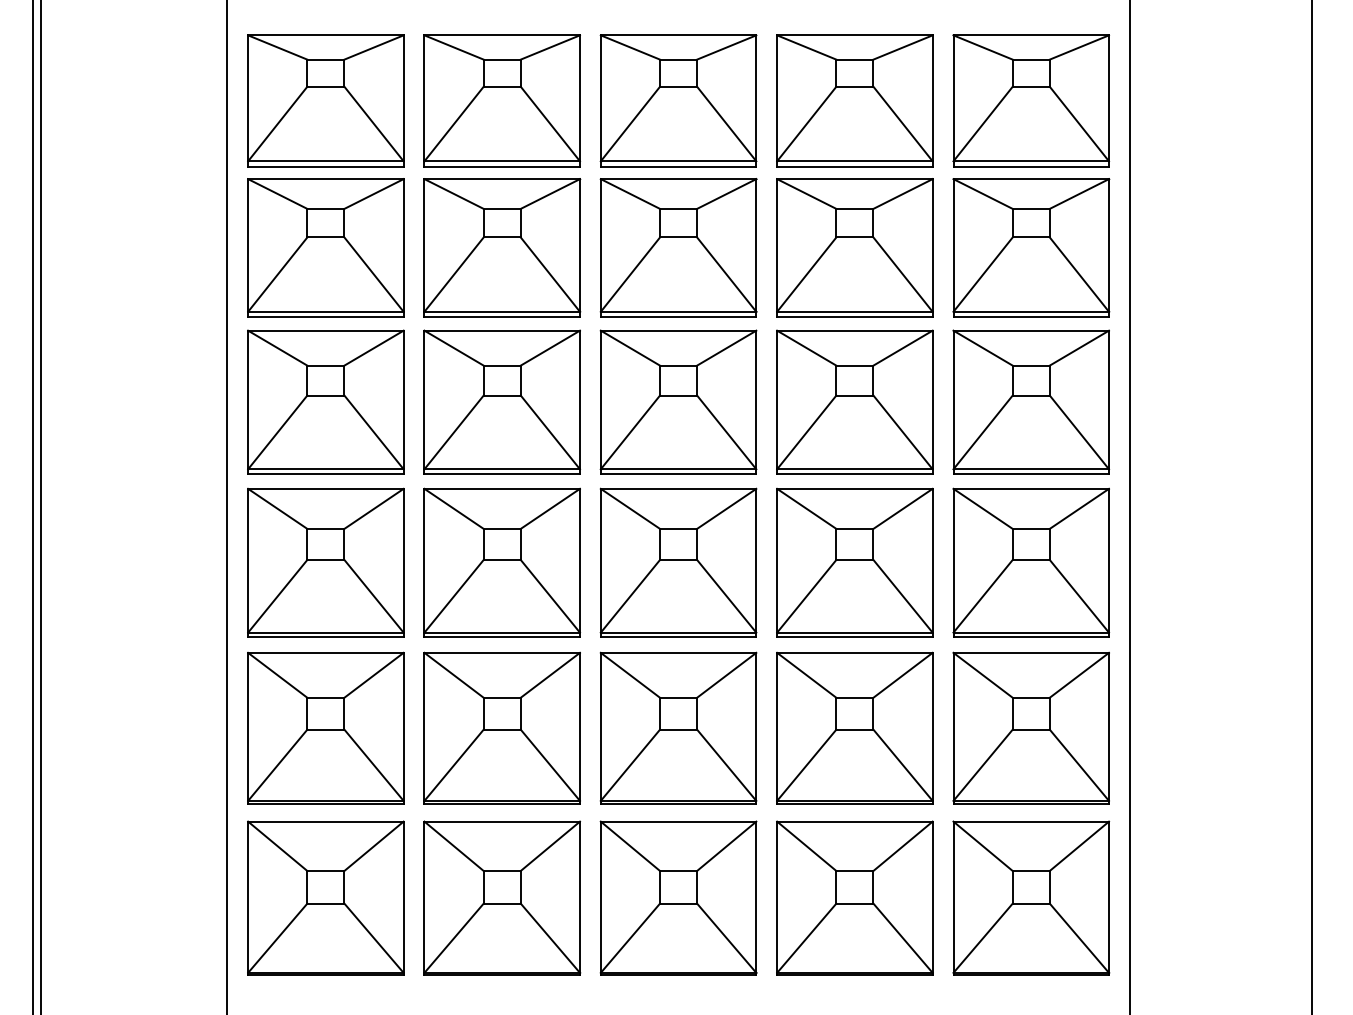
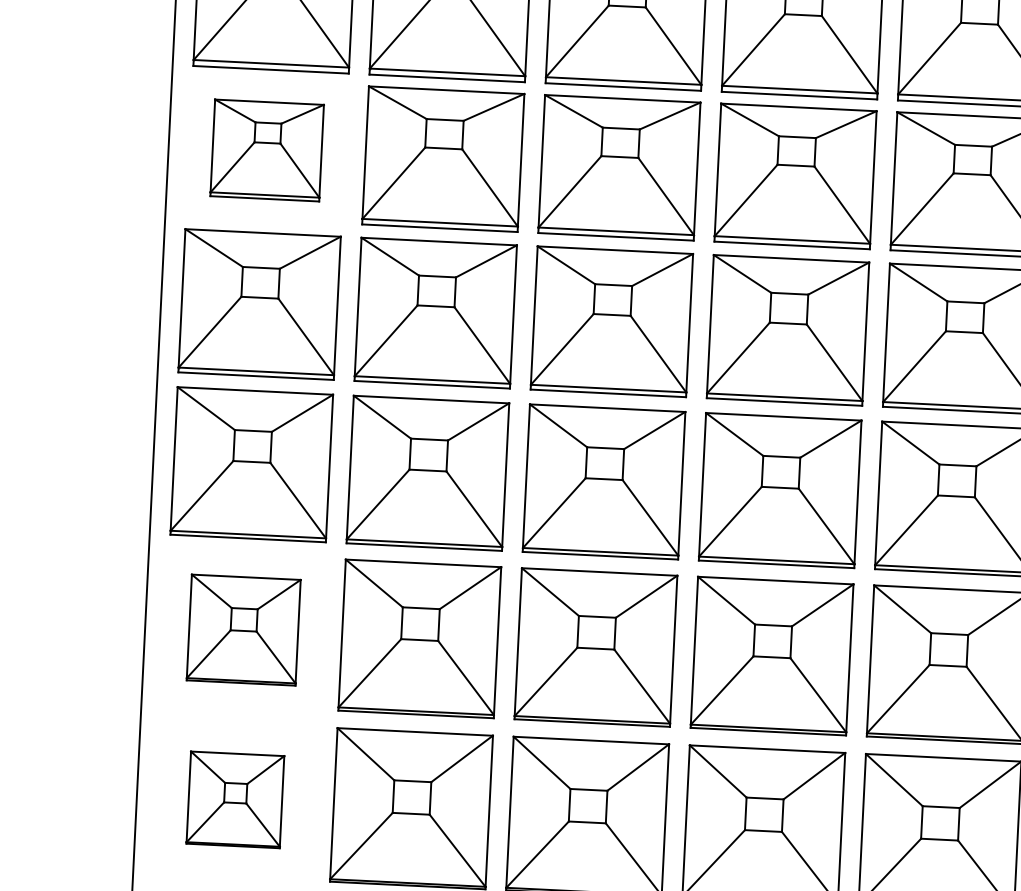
part: (325, 247) -> (266, 149), size x0.7
part: (325, 727) -> (243, 629), size x0.7
part: (325, 897) -> (234, 799), size x0.6

